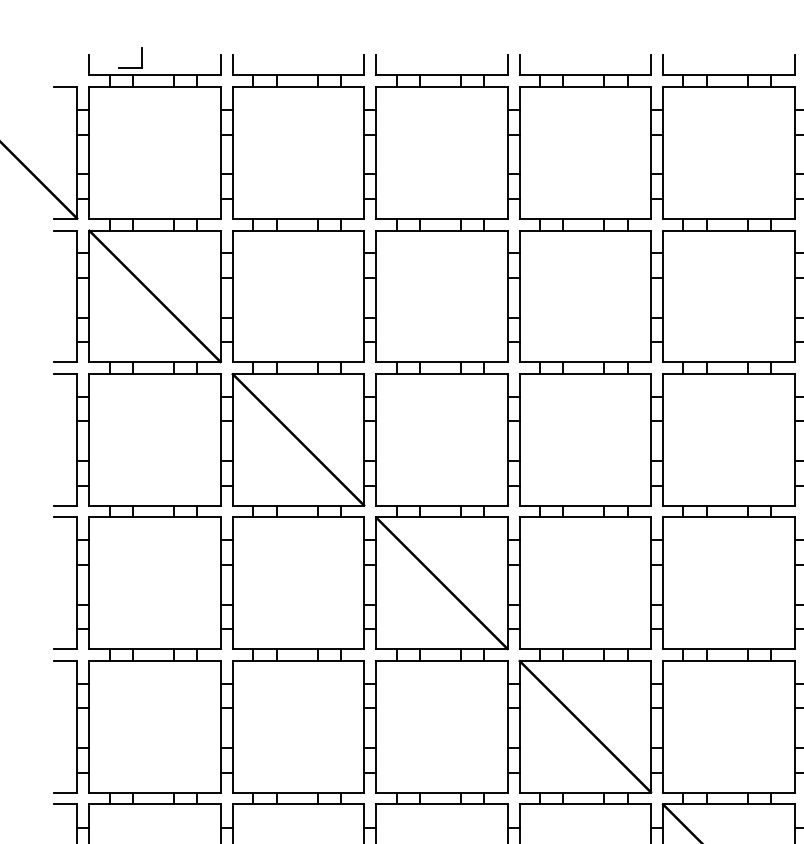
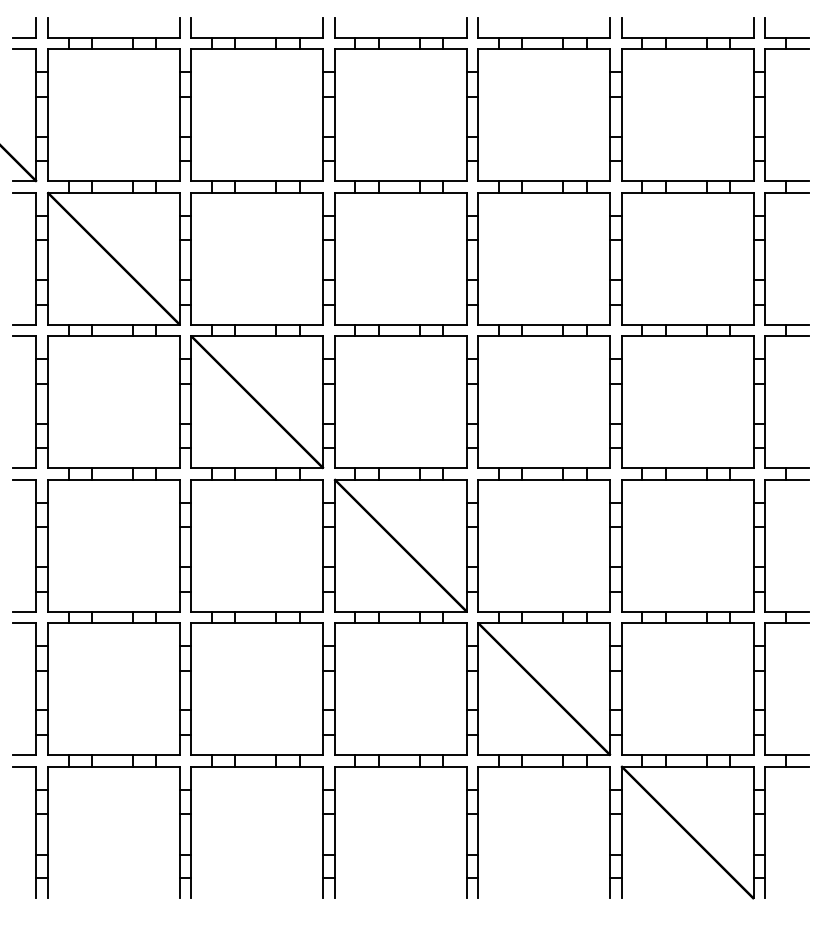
part: (130, 68) -> (24, 37), moved

